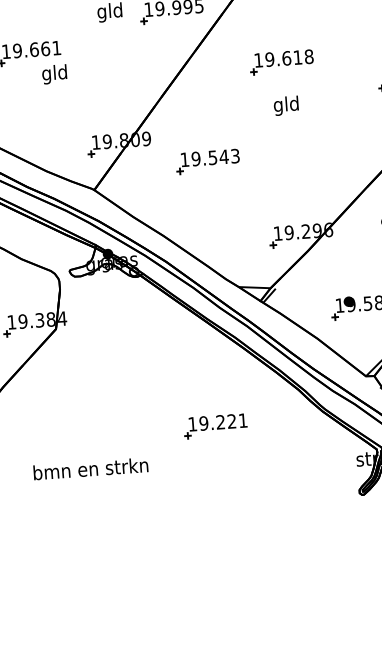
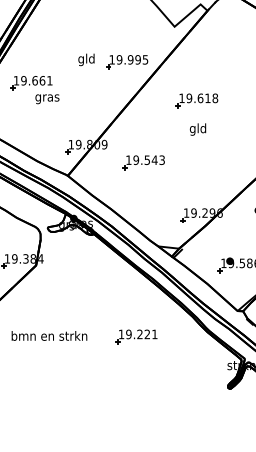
text: (54, 73) -> (47, 97), gld -> gras
text: (90, 468) -> (49, 335), moved

